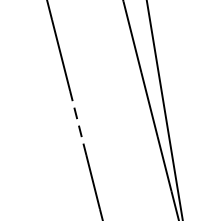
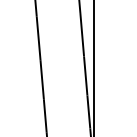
line: (78, 122) -> (42, 79), dashed -> solid

